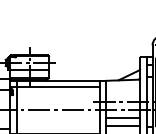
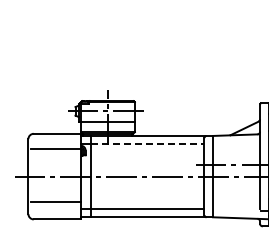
line: (58, 87) -> (147, 144), solid -> dashed
line: (123, 117) -> (236, 186), removed
line: (123, 125) -> (236, 197), removed

